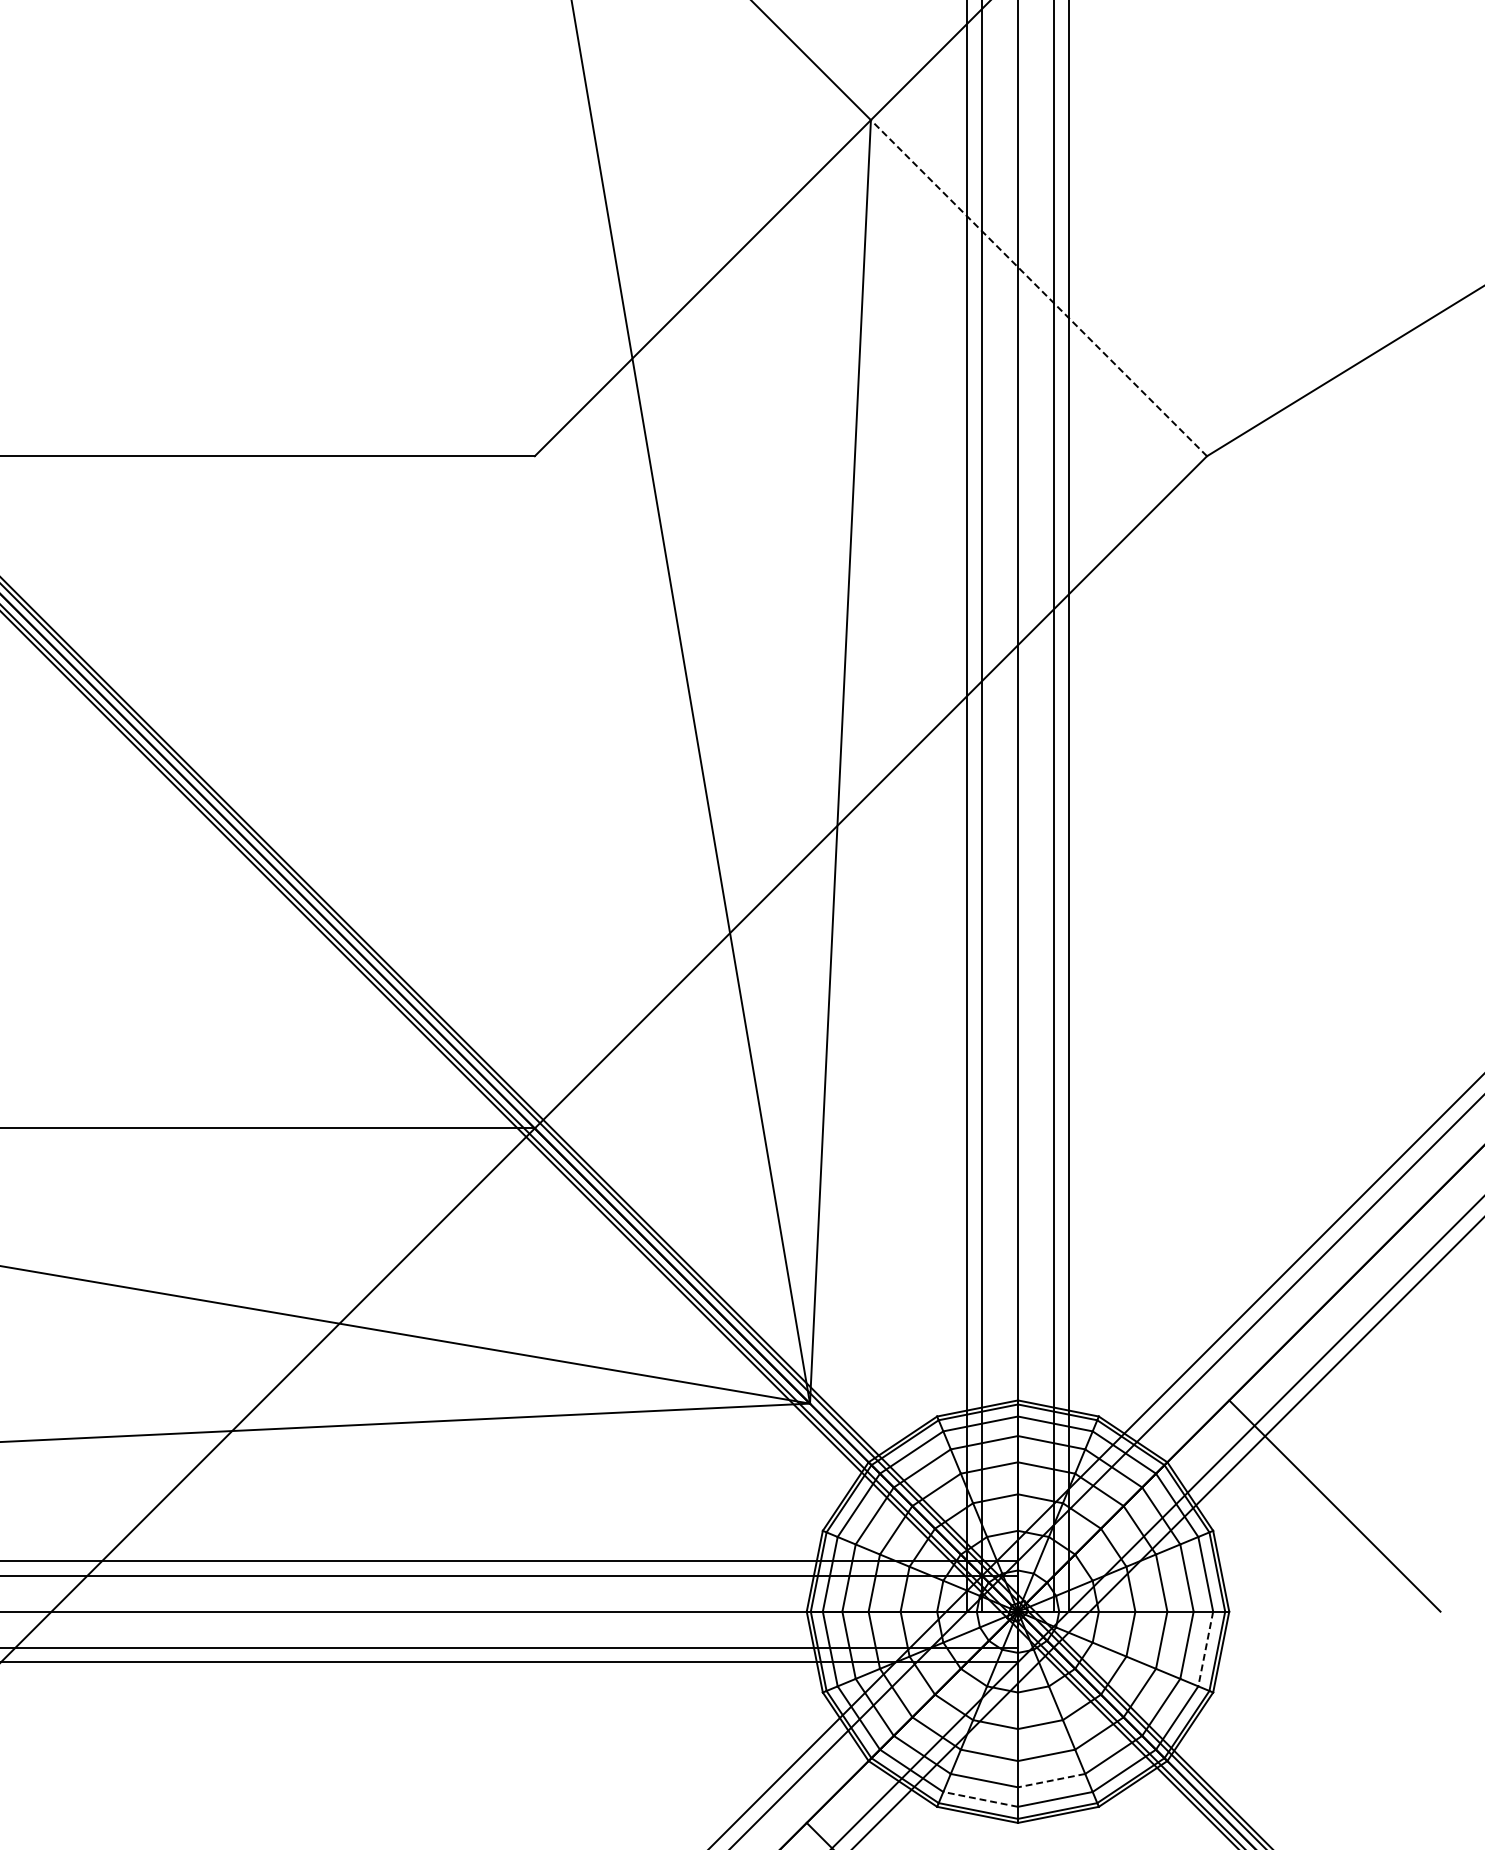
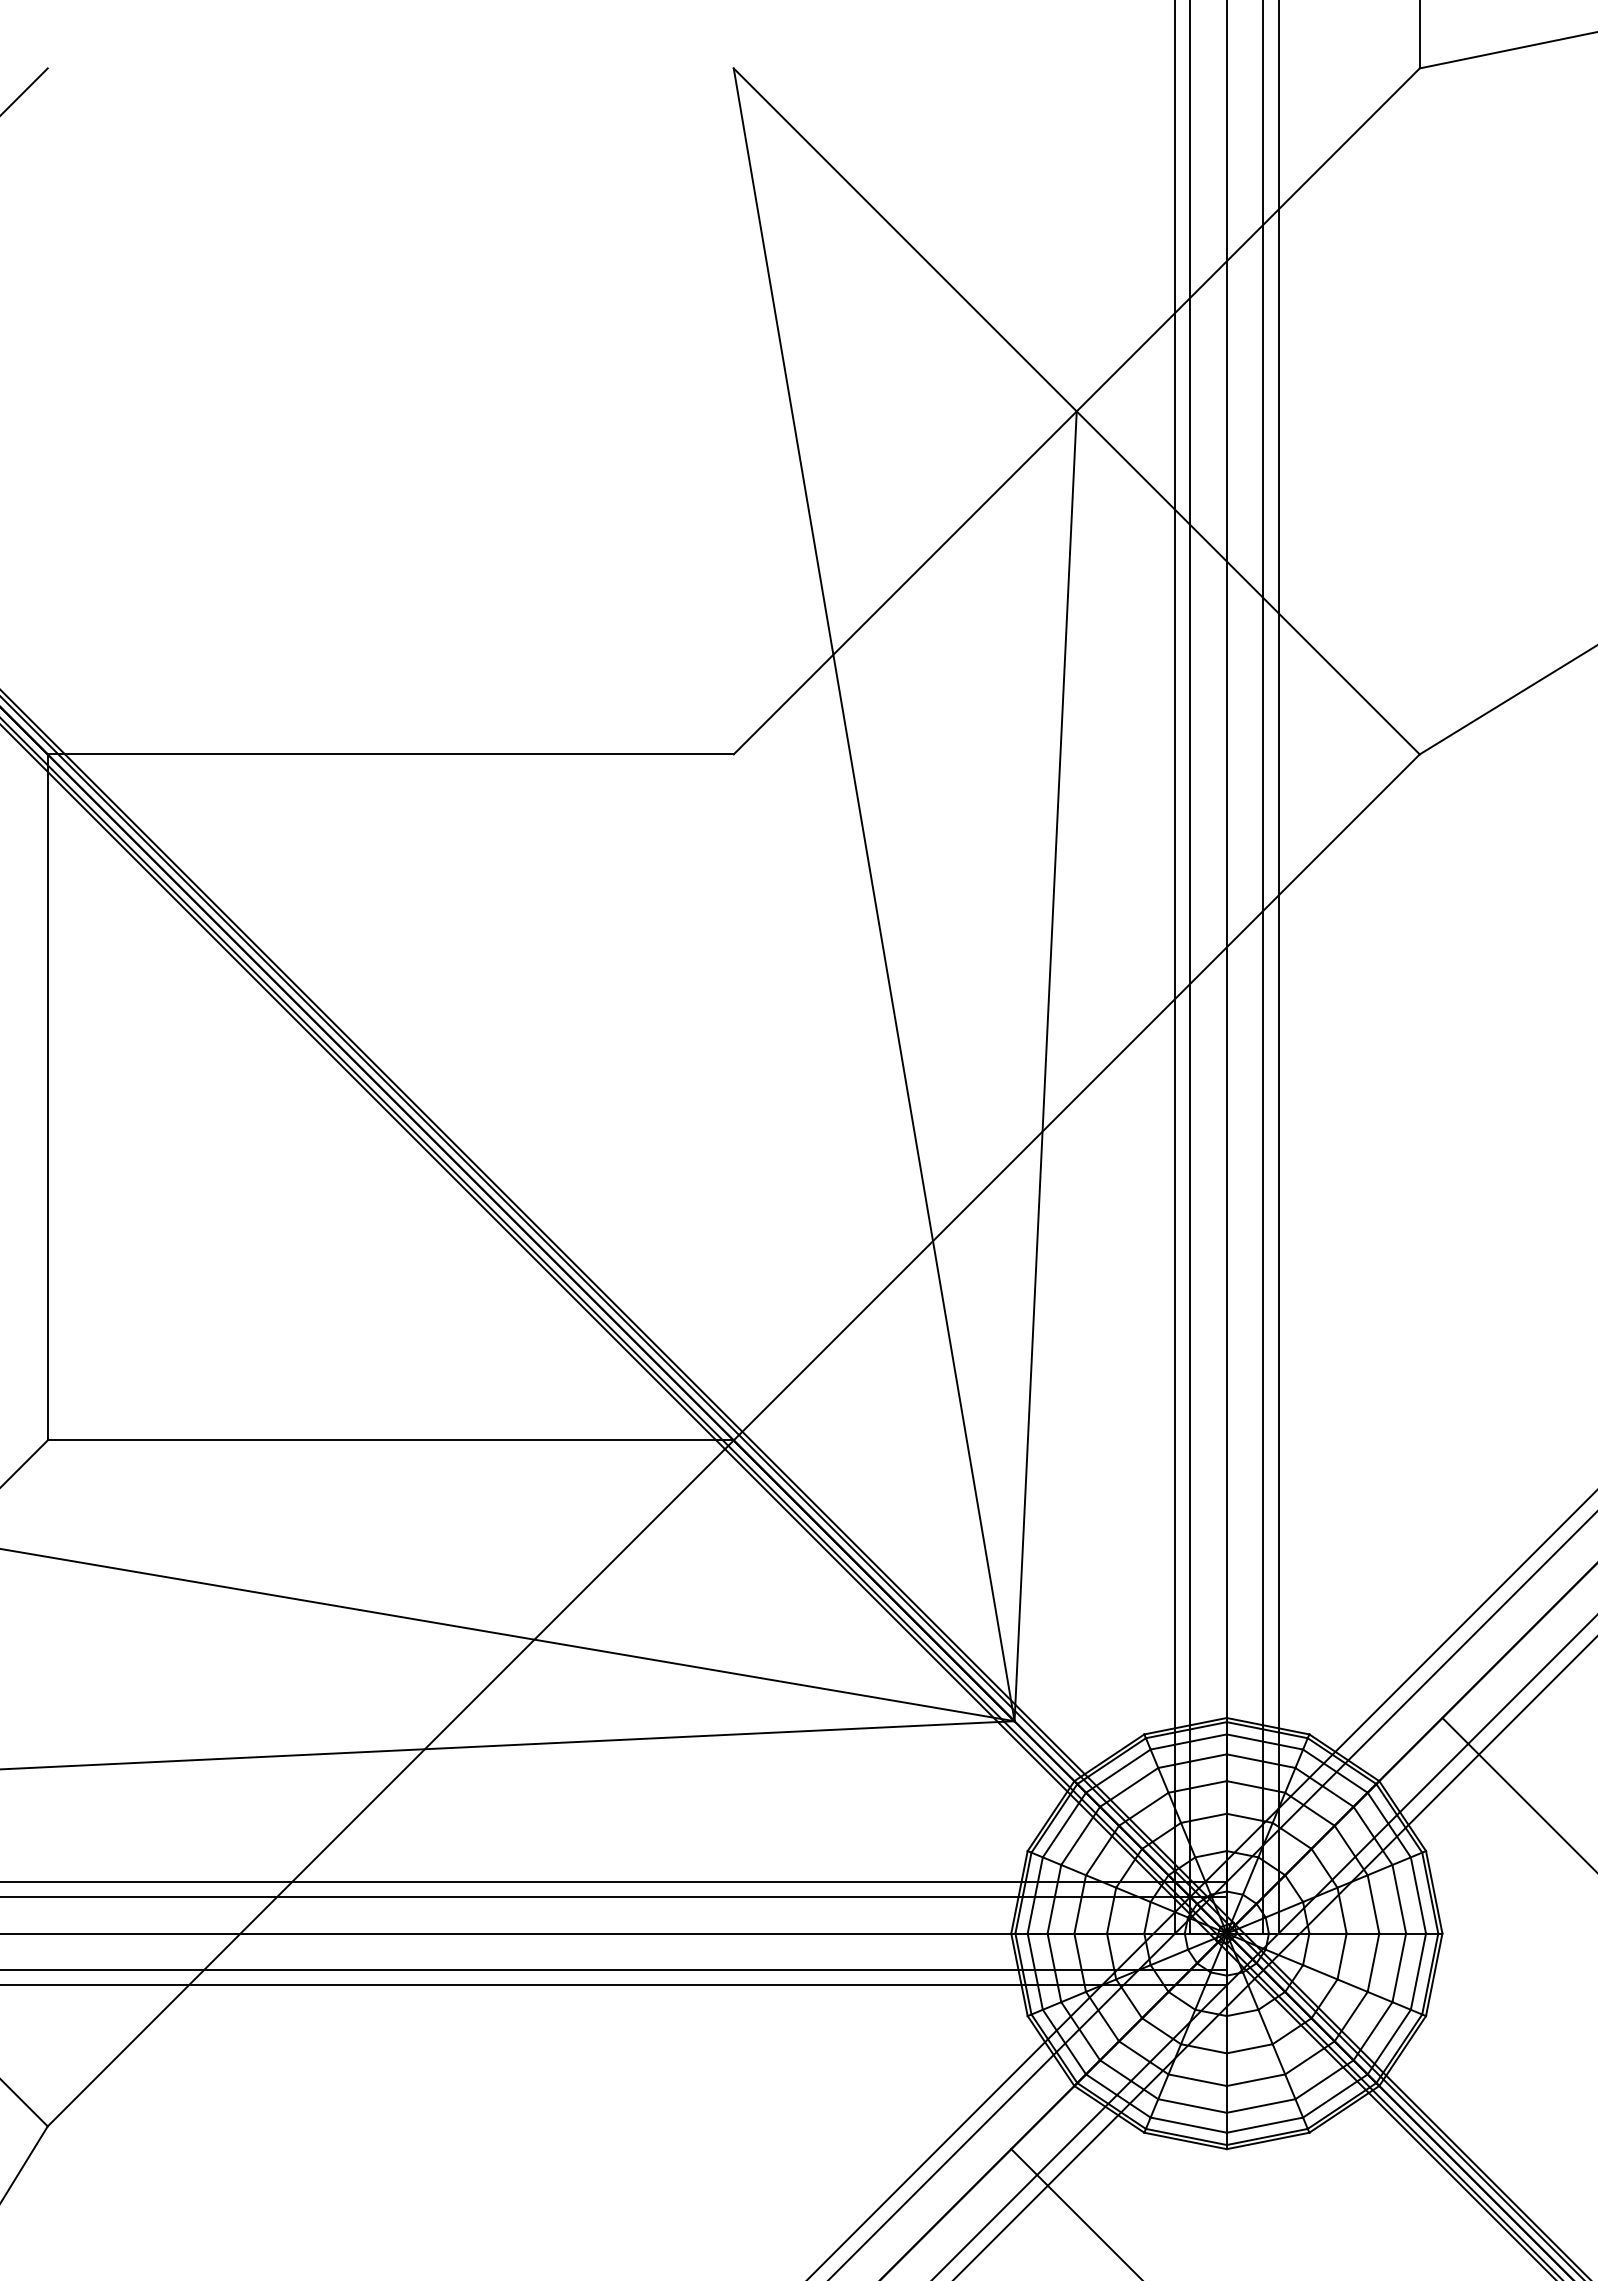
line: (1039, 287) -> (1248, 582), dashed -> solid
line: (1205, 1648) -> (1418, 1971), dashed -> solid
line: (1051, 1781) -> (1261, 2106), dashed -> solid
line: (980, 1799) -> (1188, 2125), dashed -> solid

